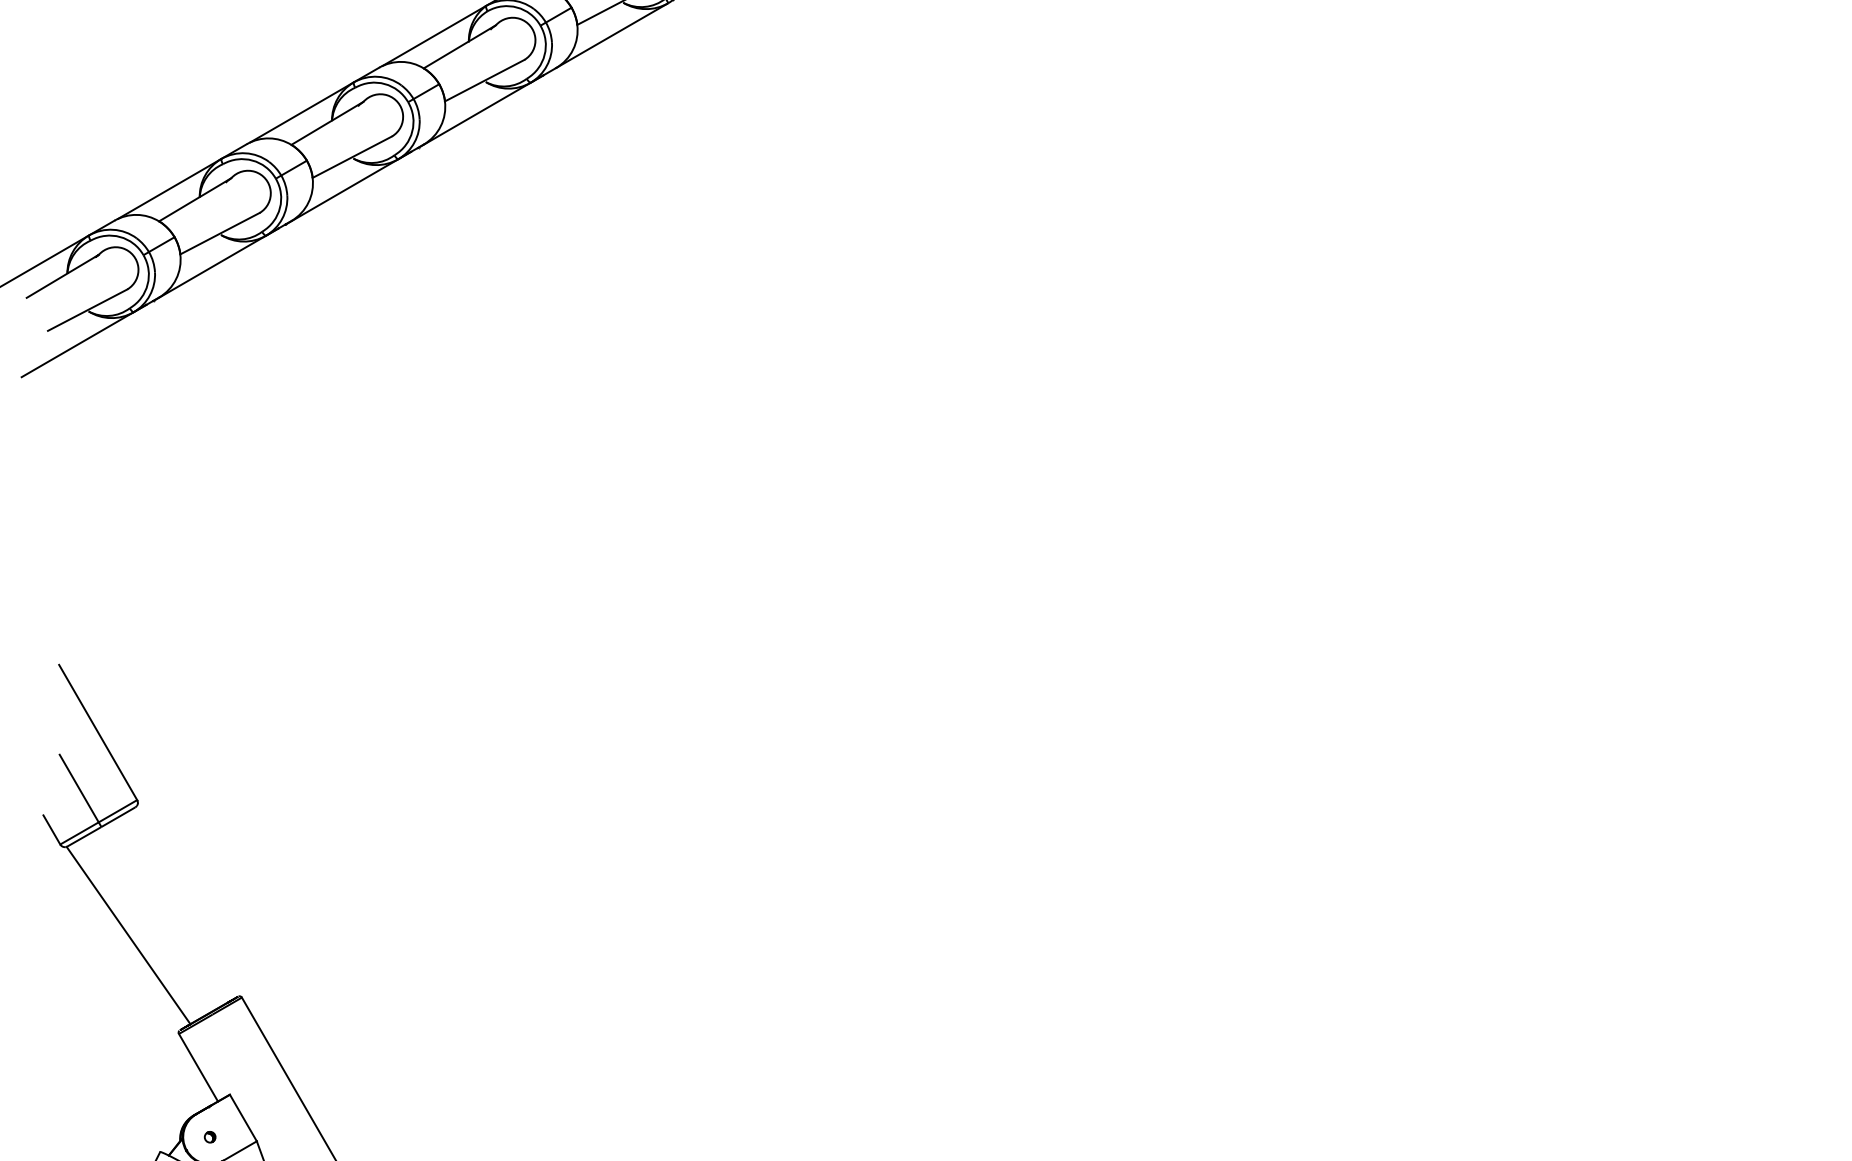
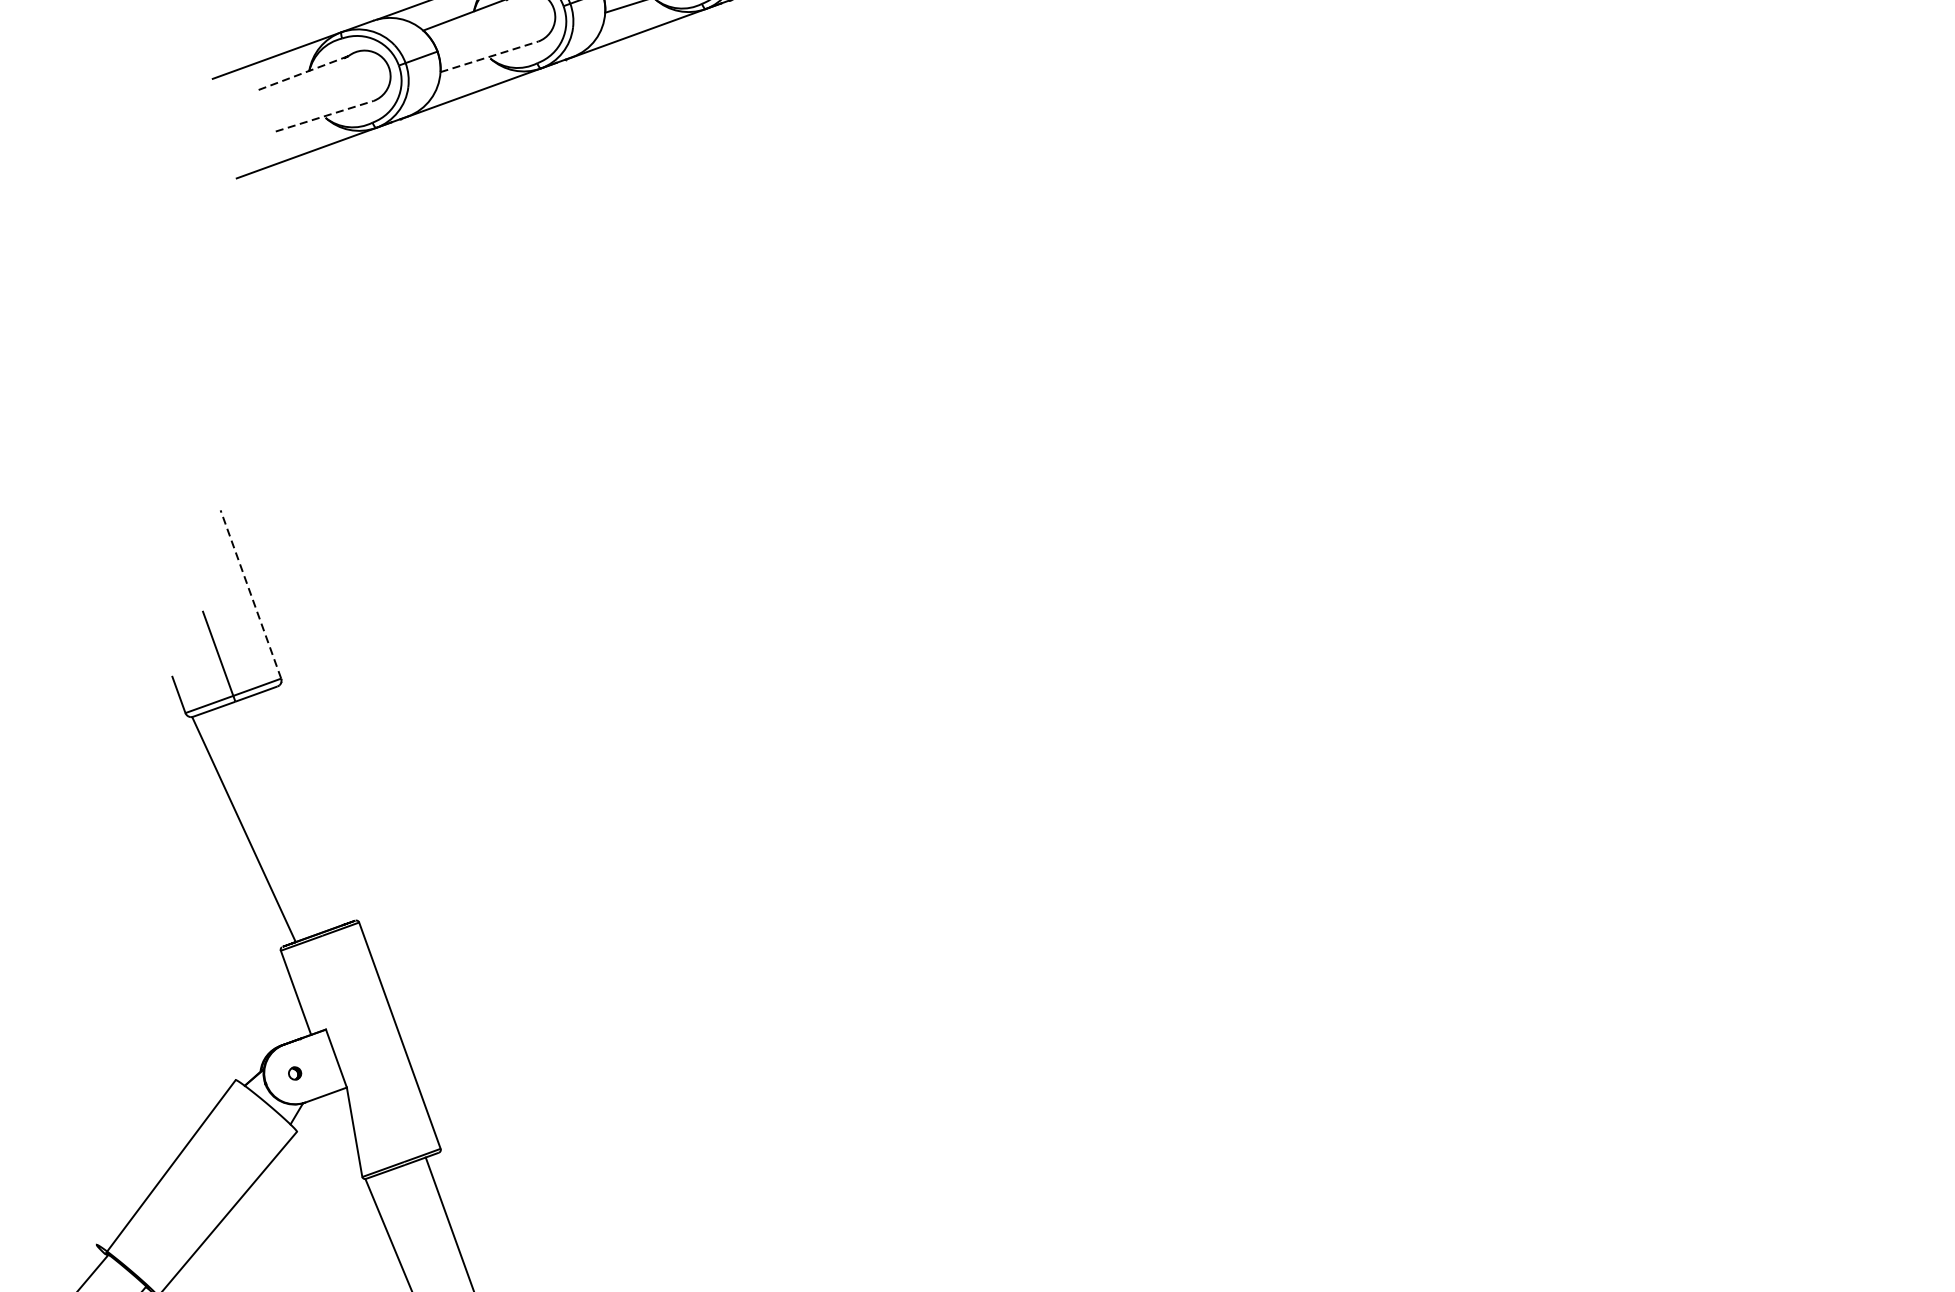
line: (219, 233) -> (488, 56), solid -> dashed
line: (62, 276) -> (303, 73), solid -> dashed
line: (87, 310) -> (324, 116), solid -> dashed
line: (97, 732) -> (250, 594), solid -> dashed

